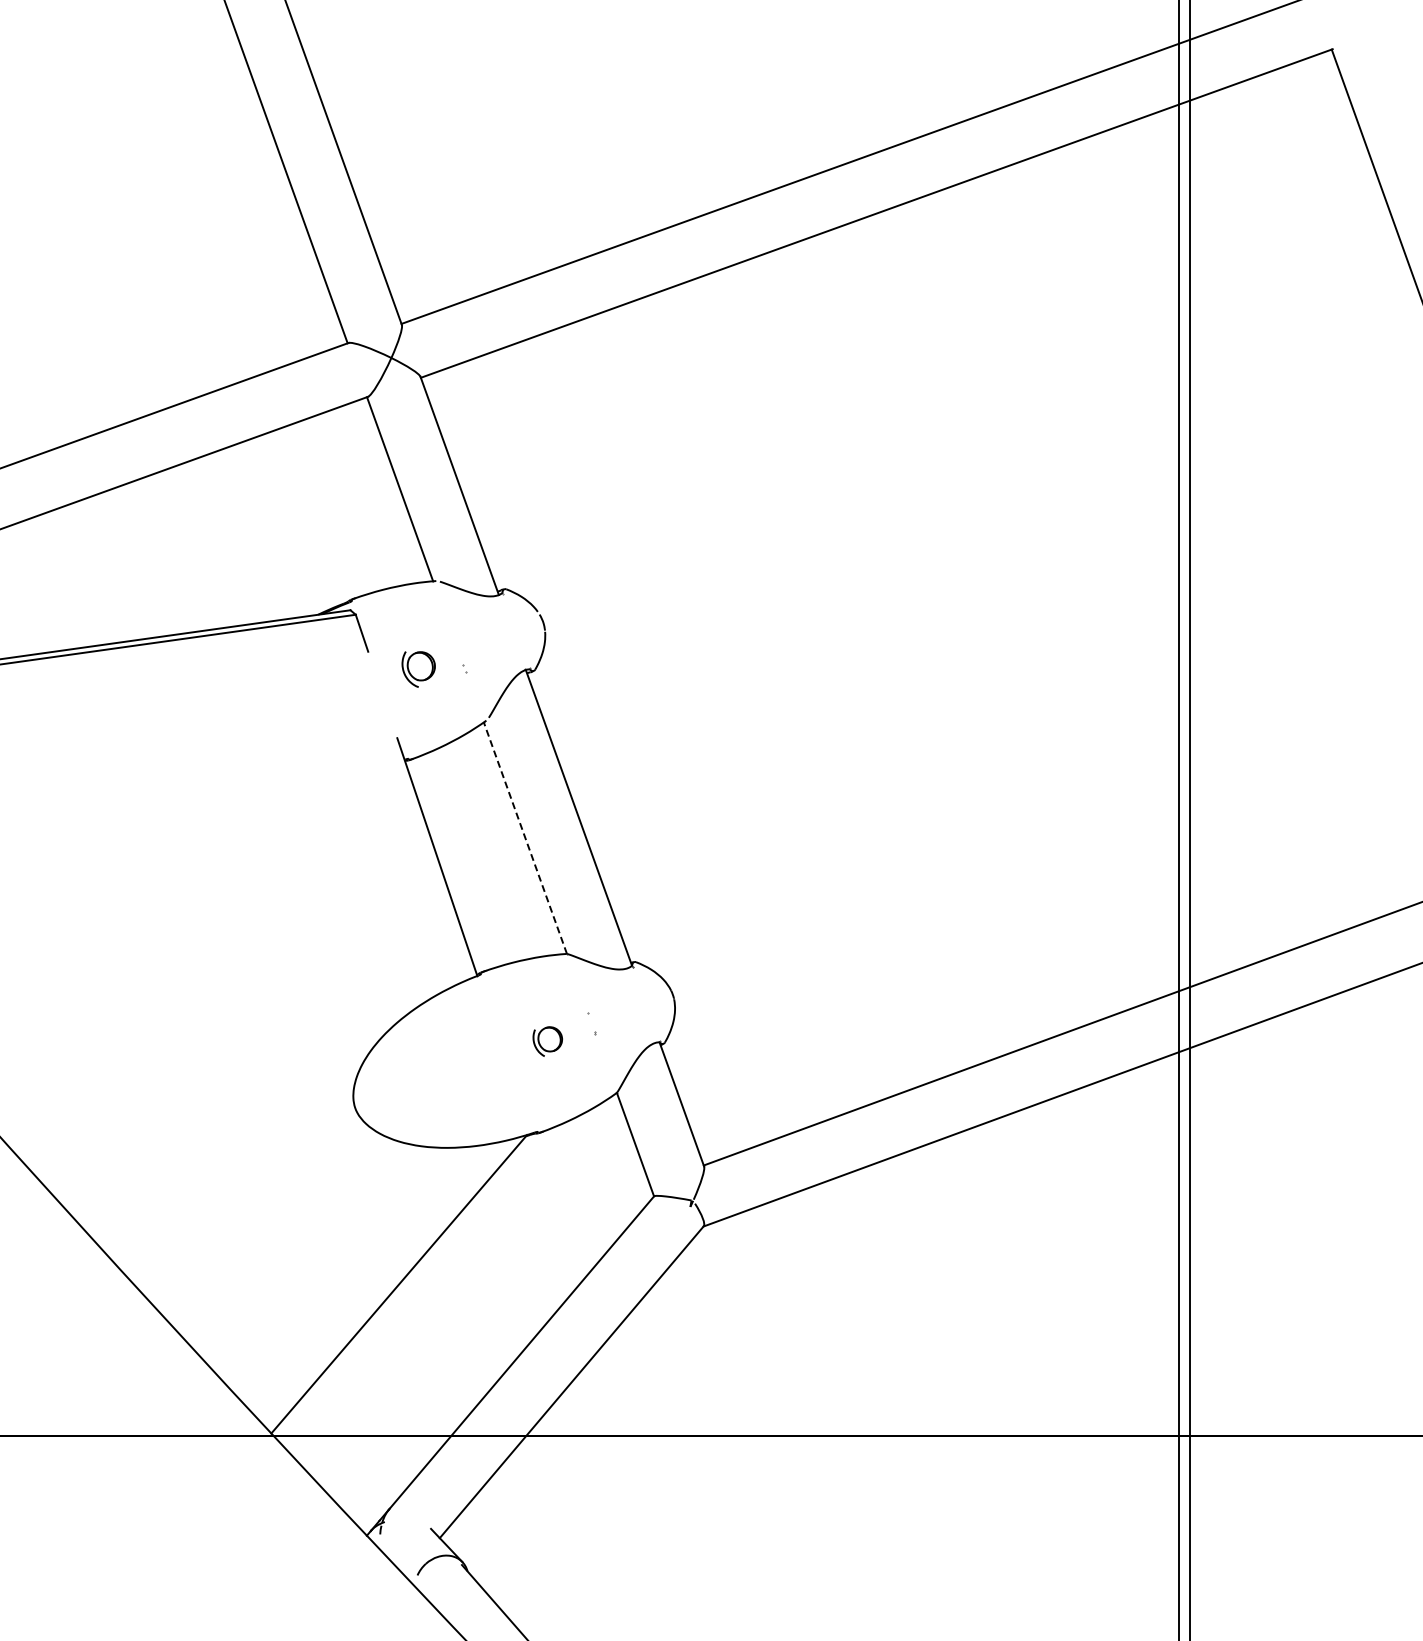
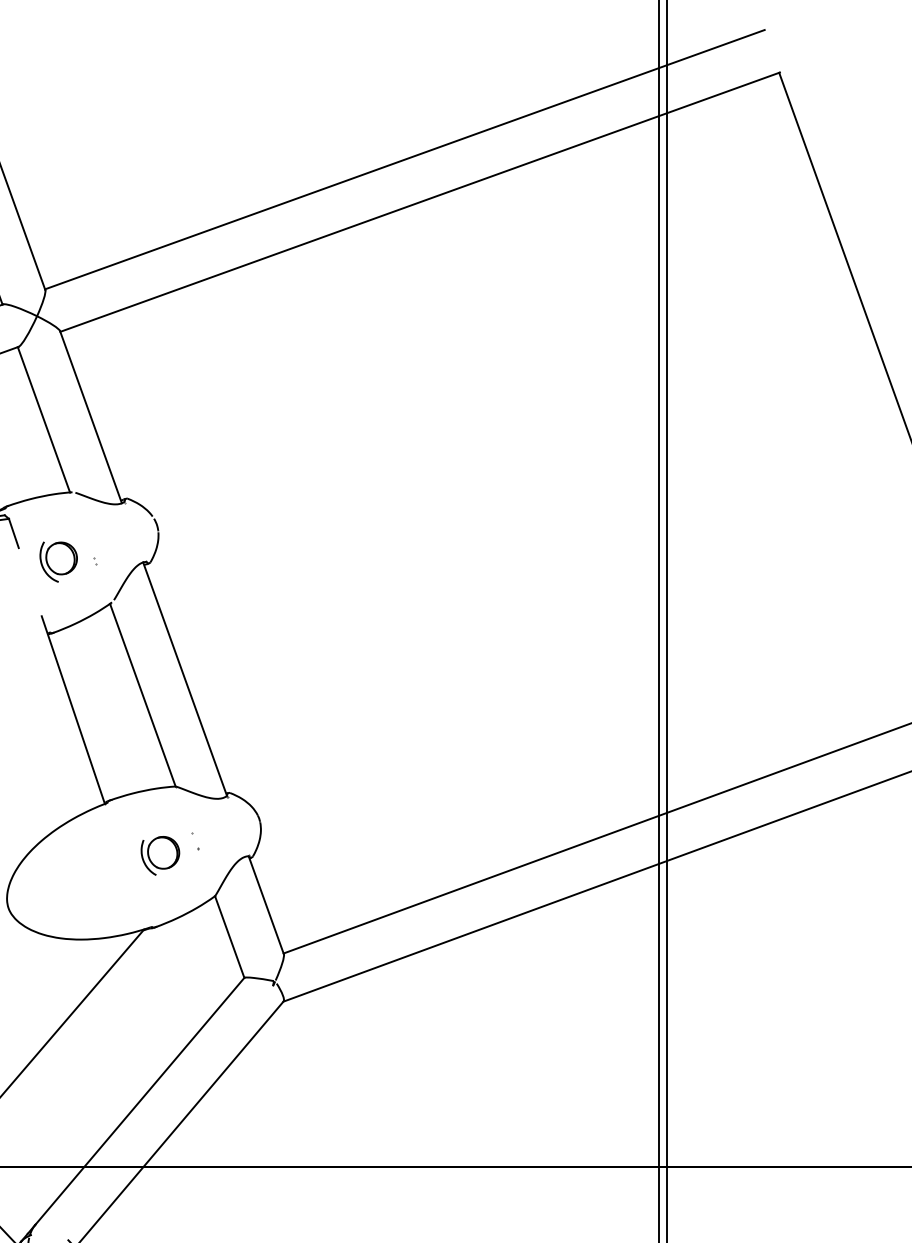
part: (418, 669) -> (58, 562), size x1.43
line: (525, 838) -> (142, 695), dashed -> solid
part: (547, 1041) -> (160, 855), size x1.67

